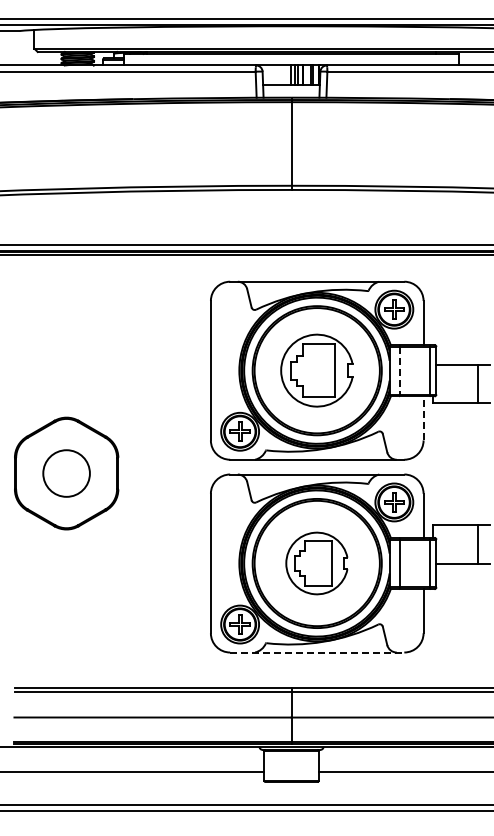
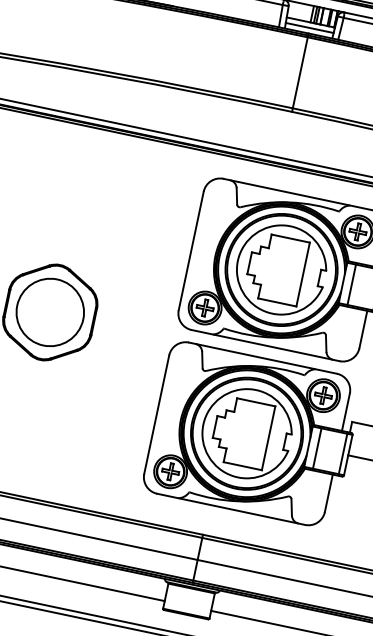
line: (291, 91) -> (309, 28), added
part: (316, 370) -> (280, 269), size x1.43
line: (399, 370) -> (351, 284), dashed -> solid
line: (423, 417) -> (363, 328), dashed -> solid
circle: (66, 473) -> (50, 312), size x1.67
part: (316, 563) -> (246, 433), size x1.67
line: (317, 652) -> (231, 509), dashed -> solid

